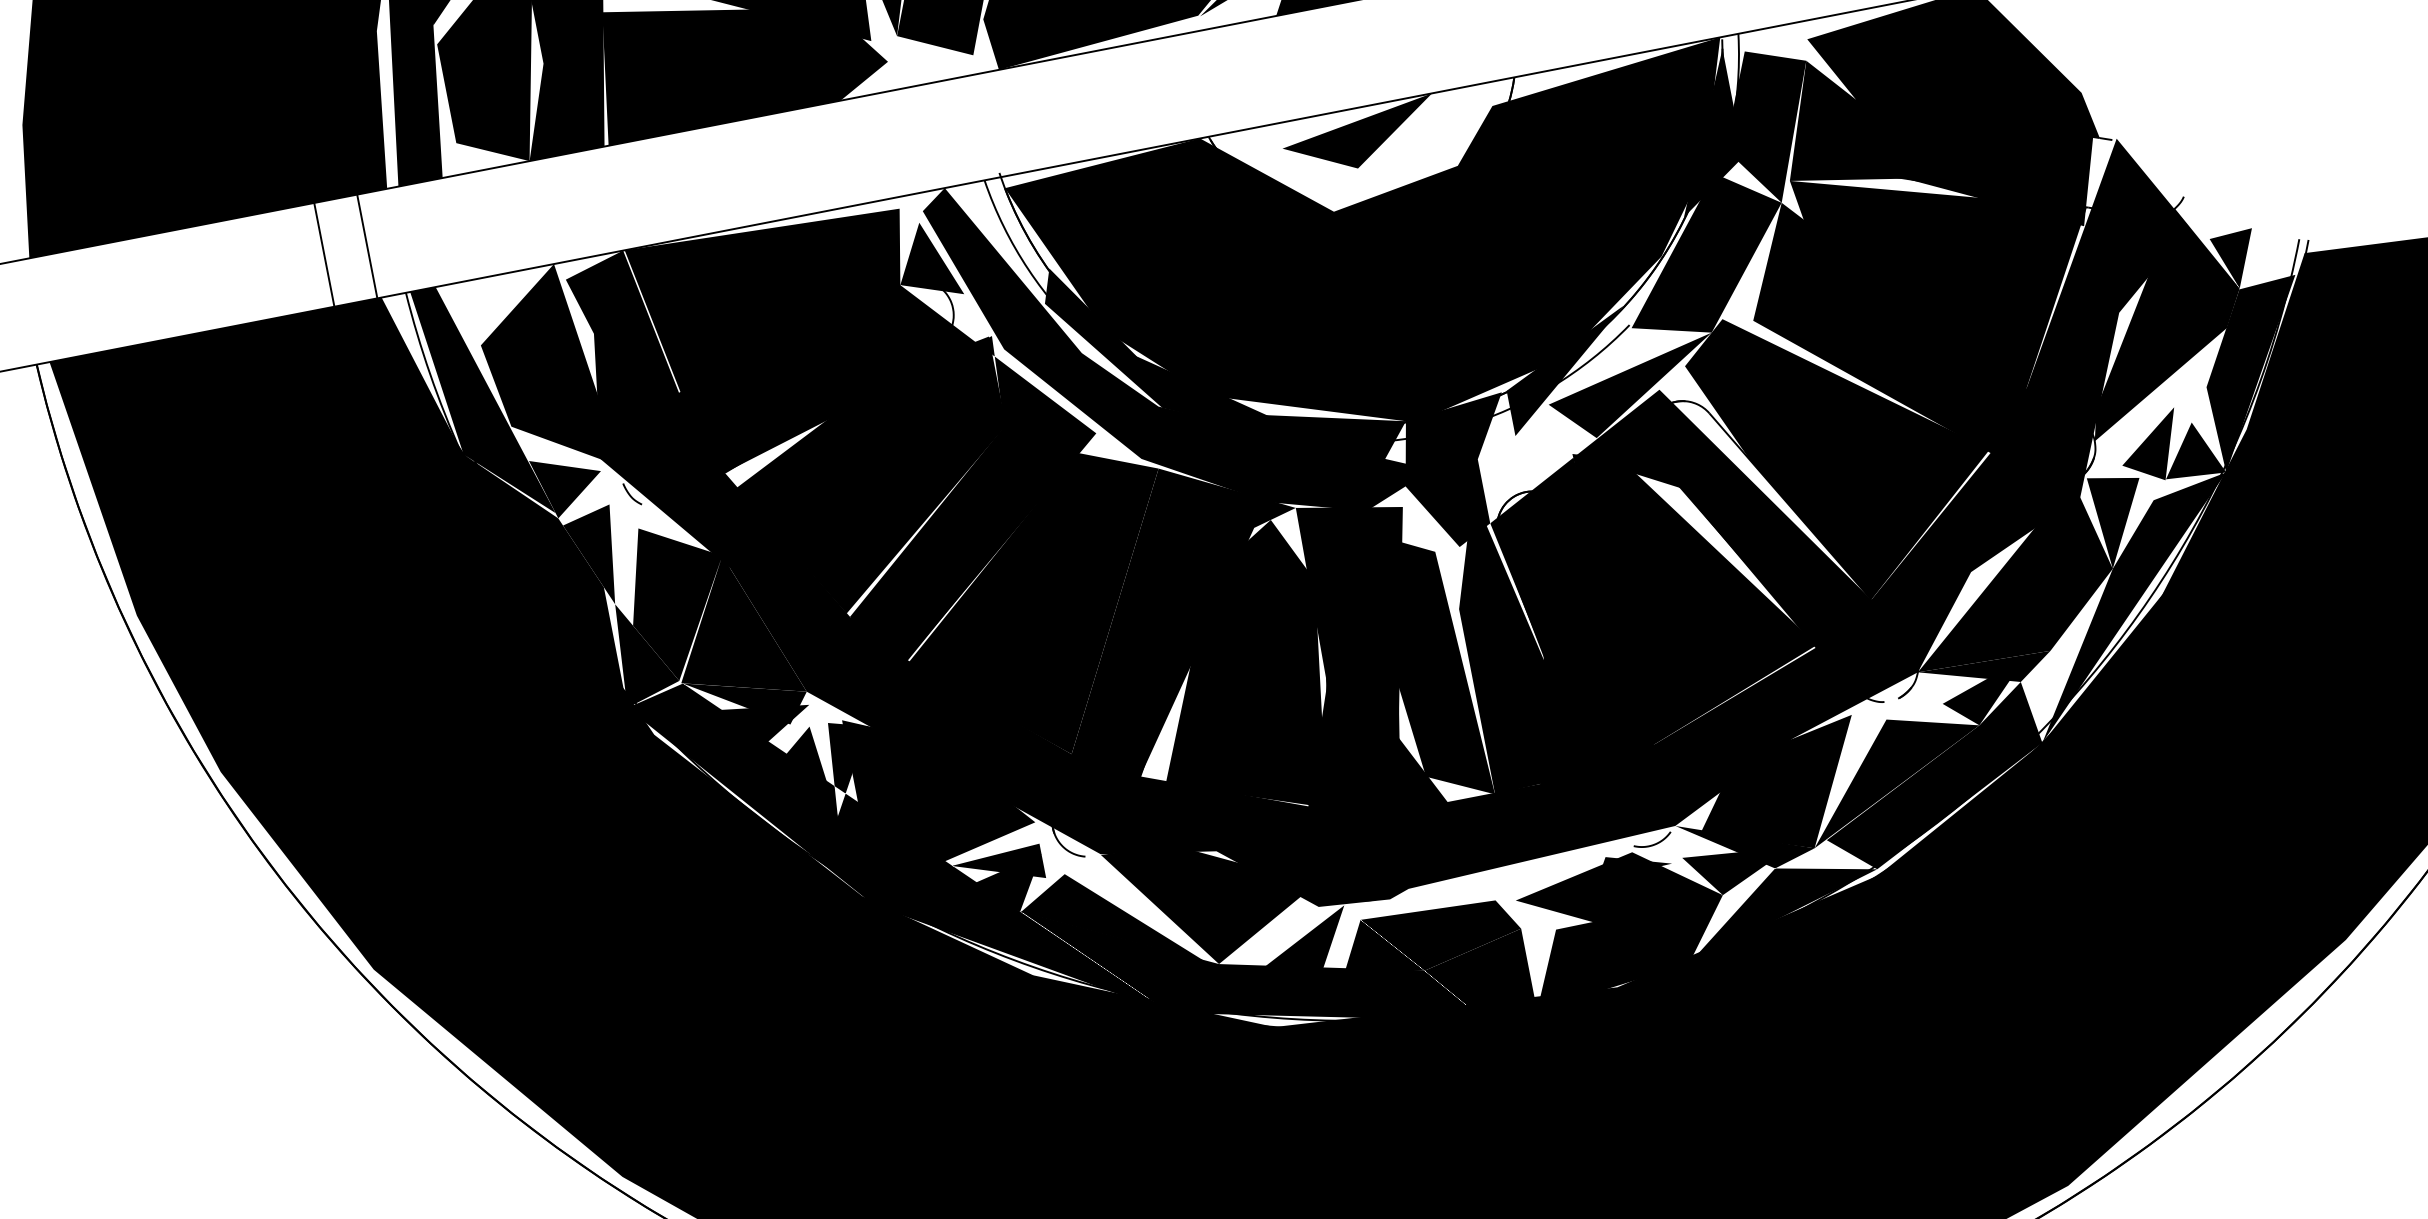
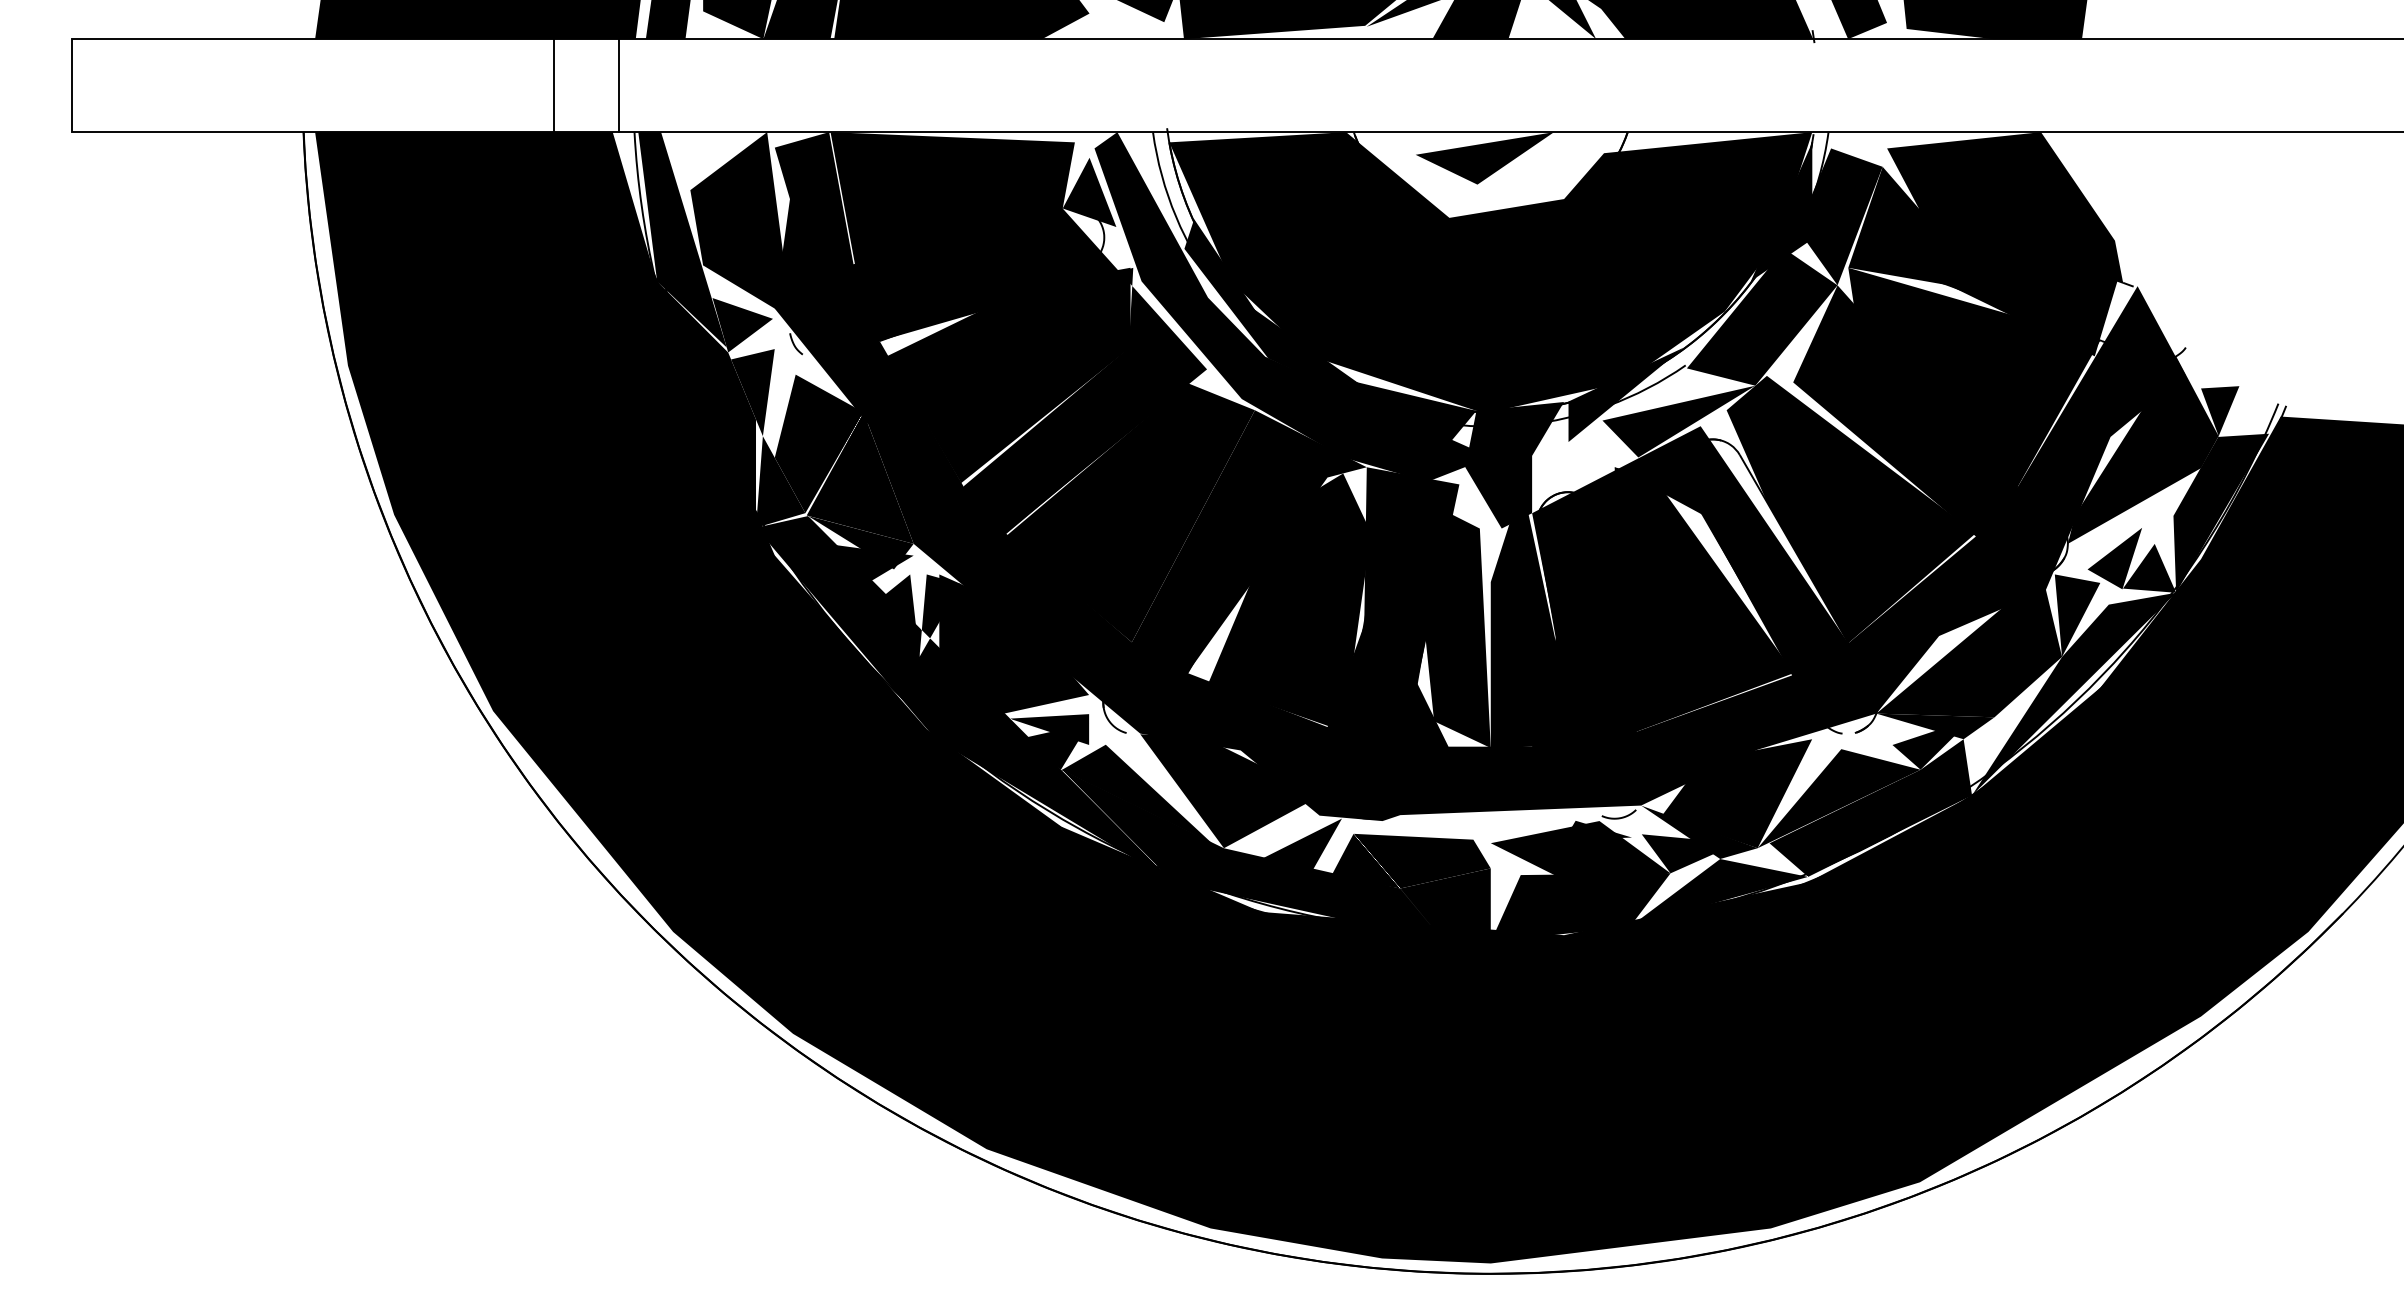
line: (366, 246) -> (553, 85), moved
line: (324, 254) -> (619, 85), moved

